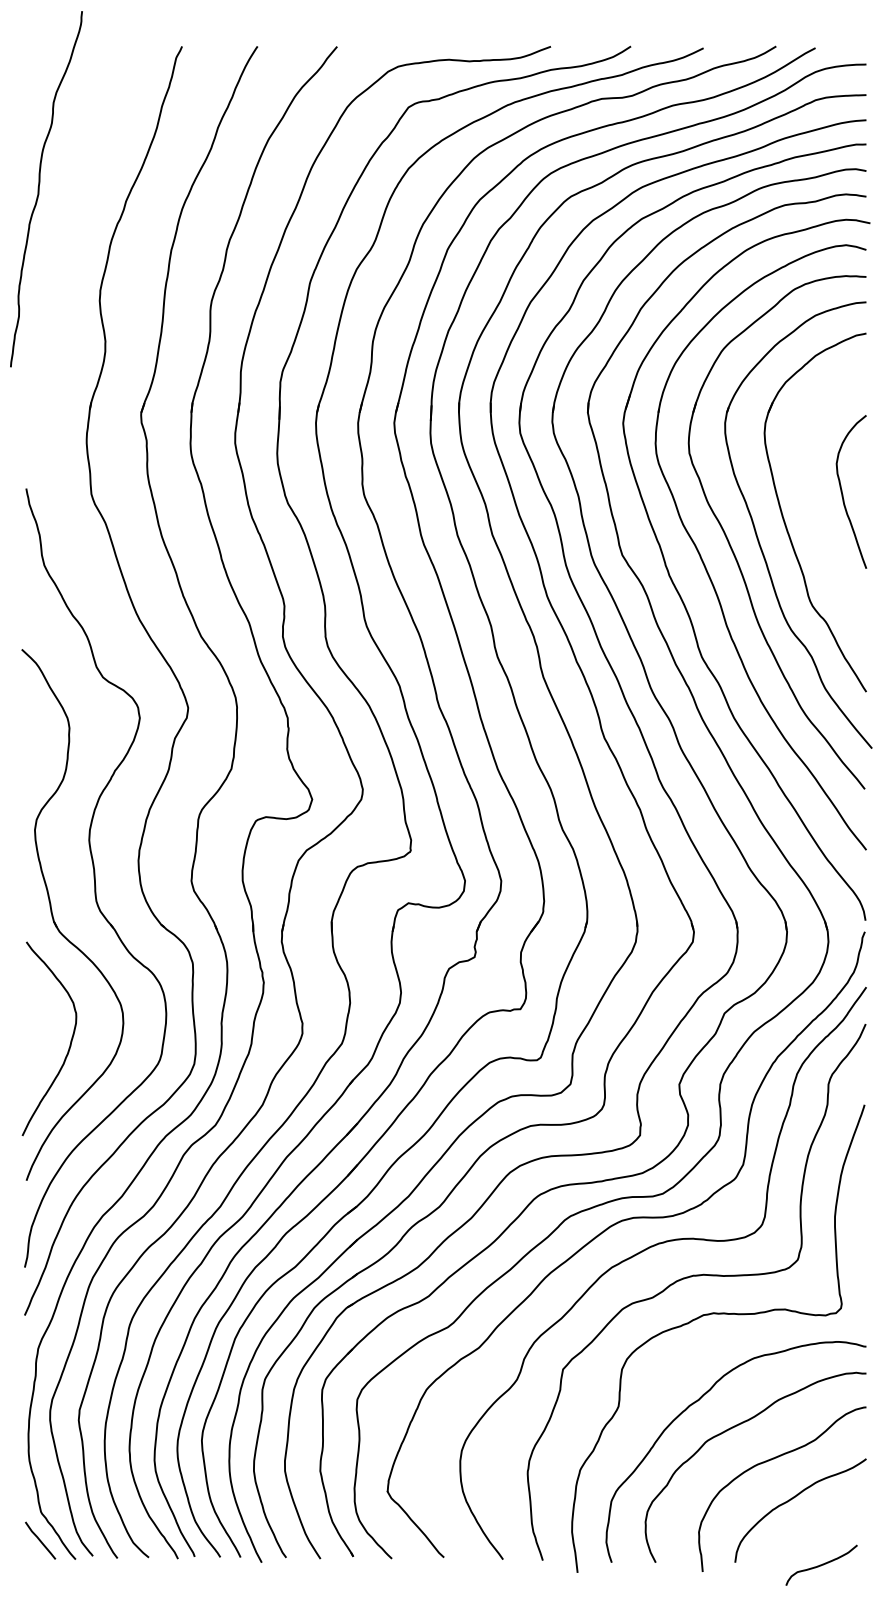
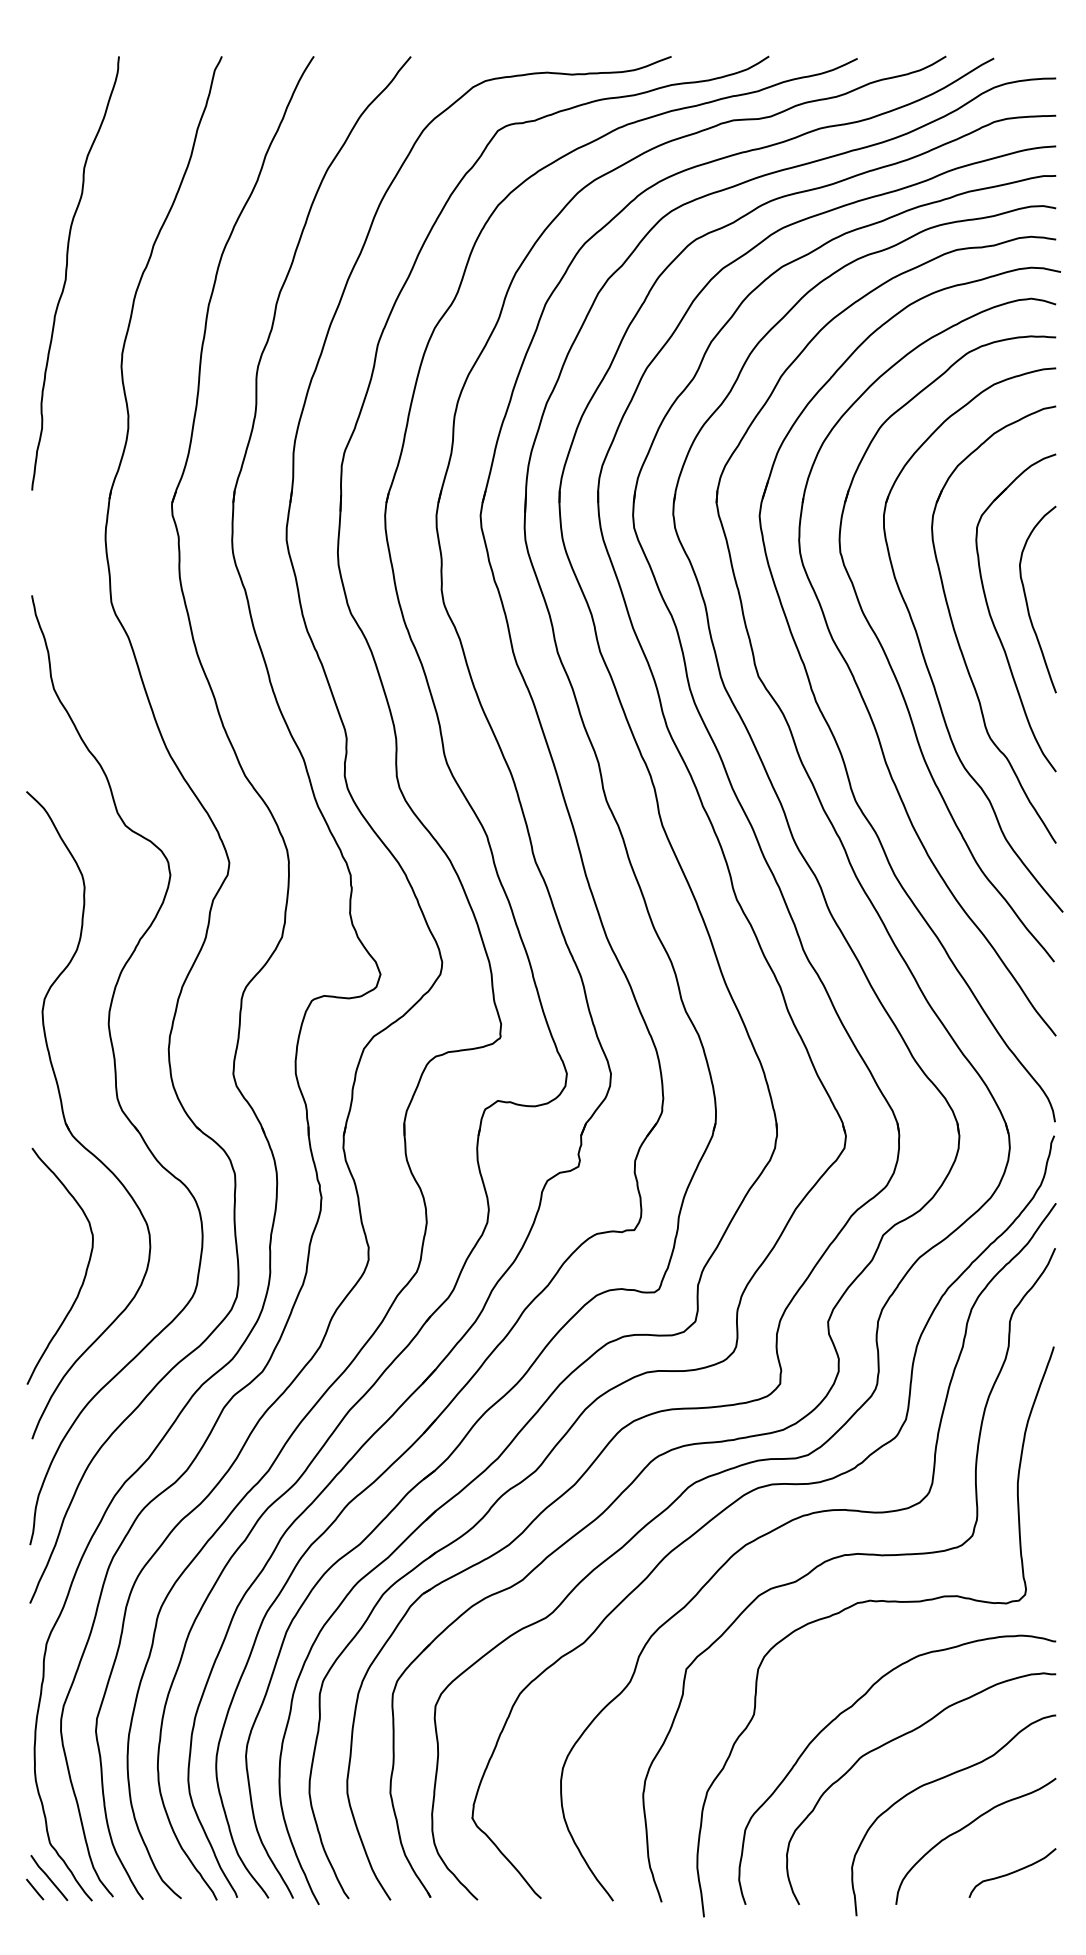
curve: (39, 187) -> (67, 271), moved
part: (815, 509) -> (993, 620), added
line: (29, 1550) -> (35, 1889), added
curve: (821, 1564) -> (1012, 1872), moved

